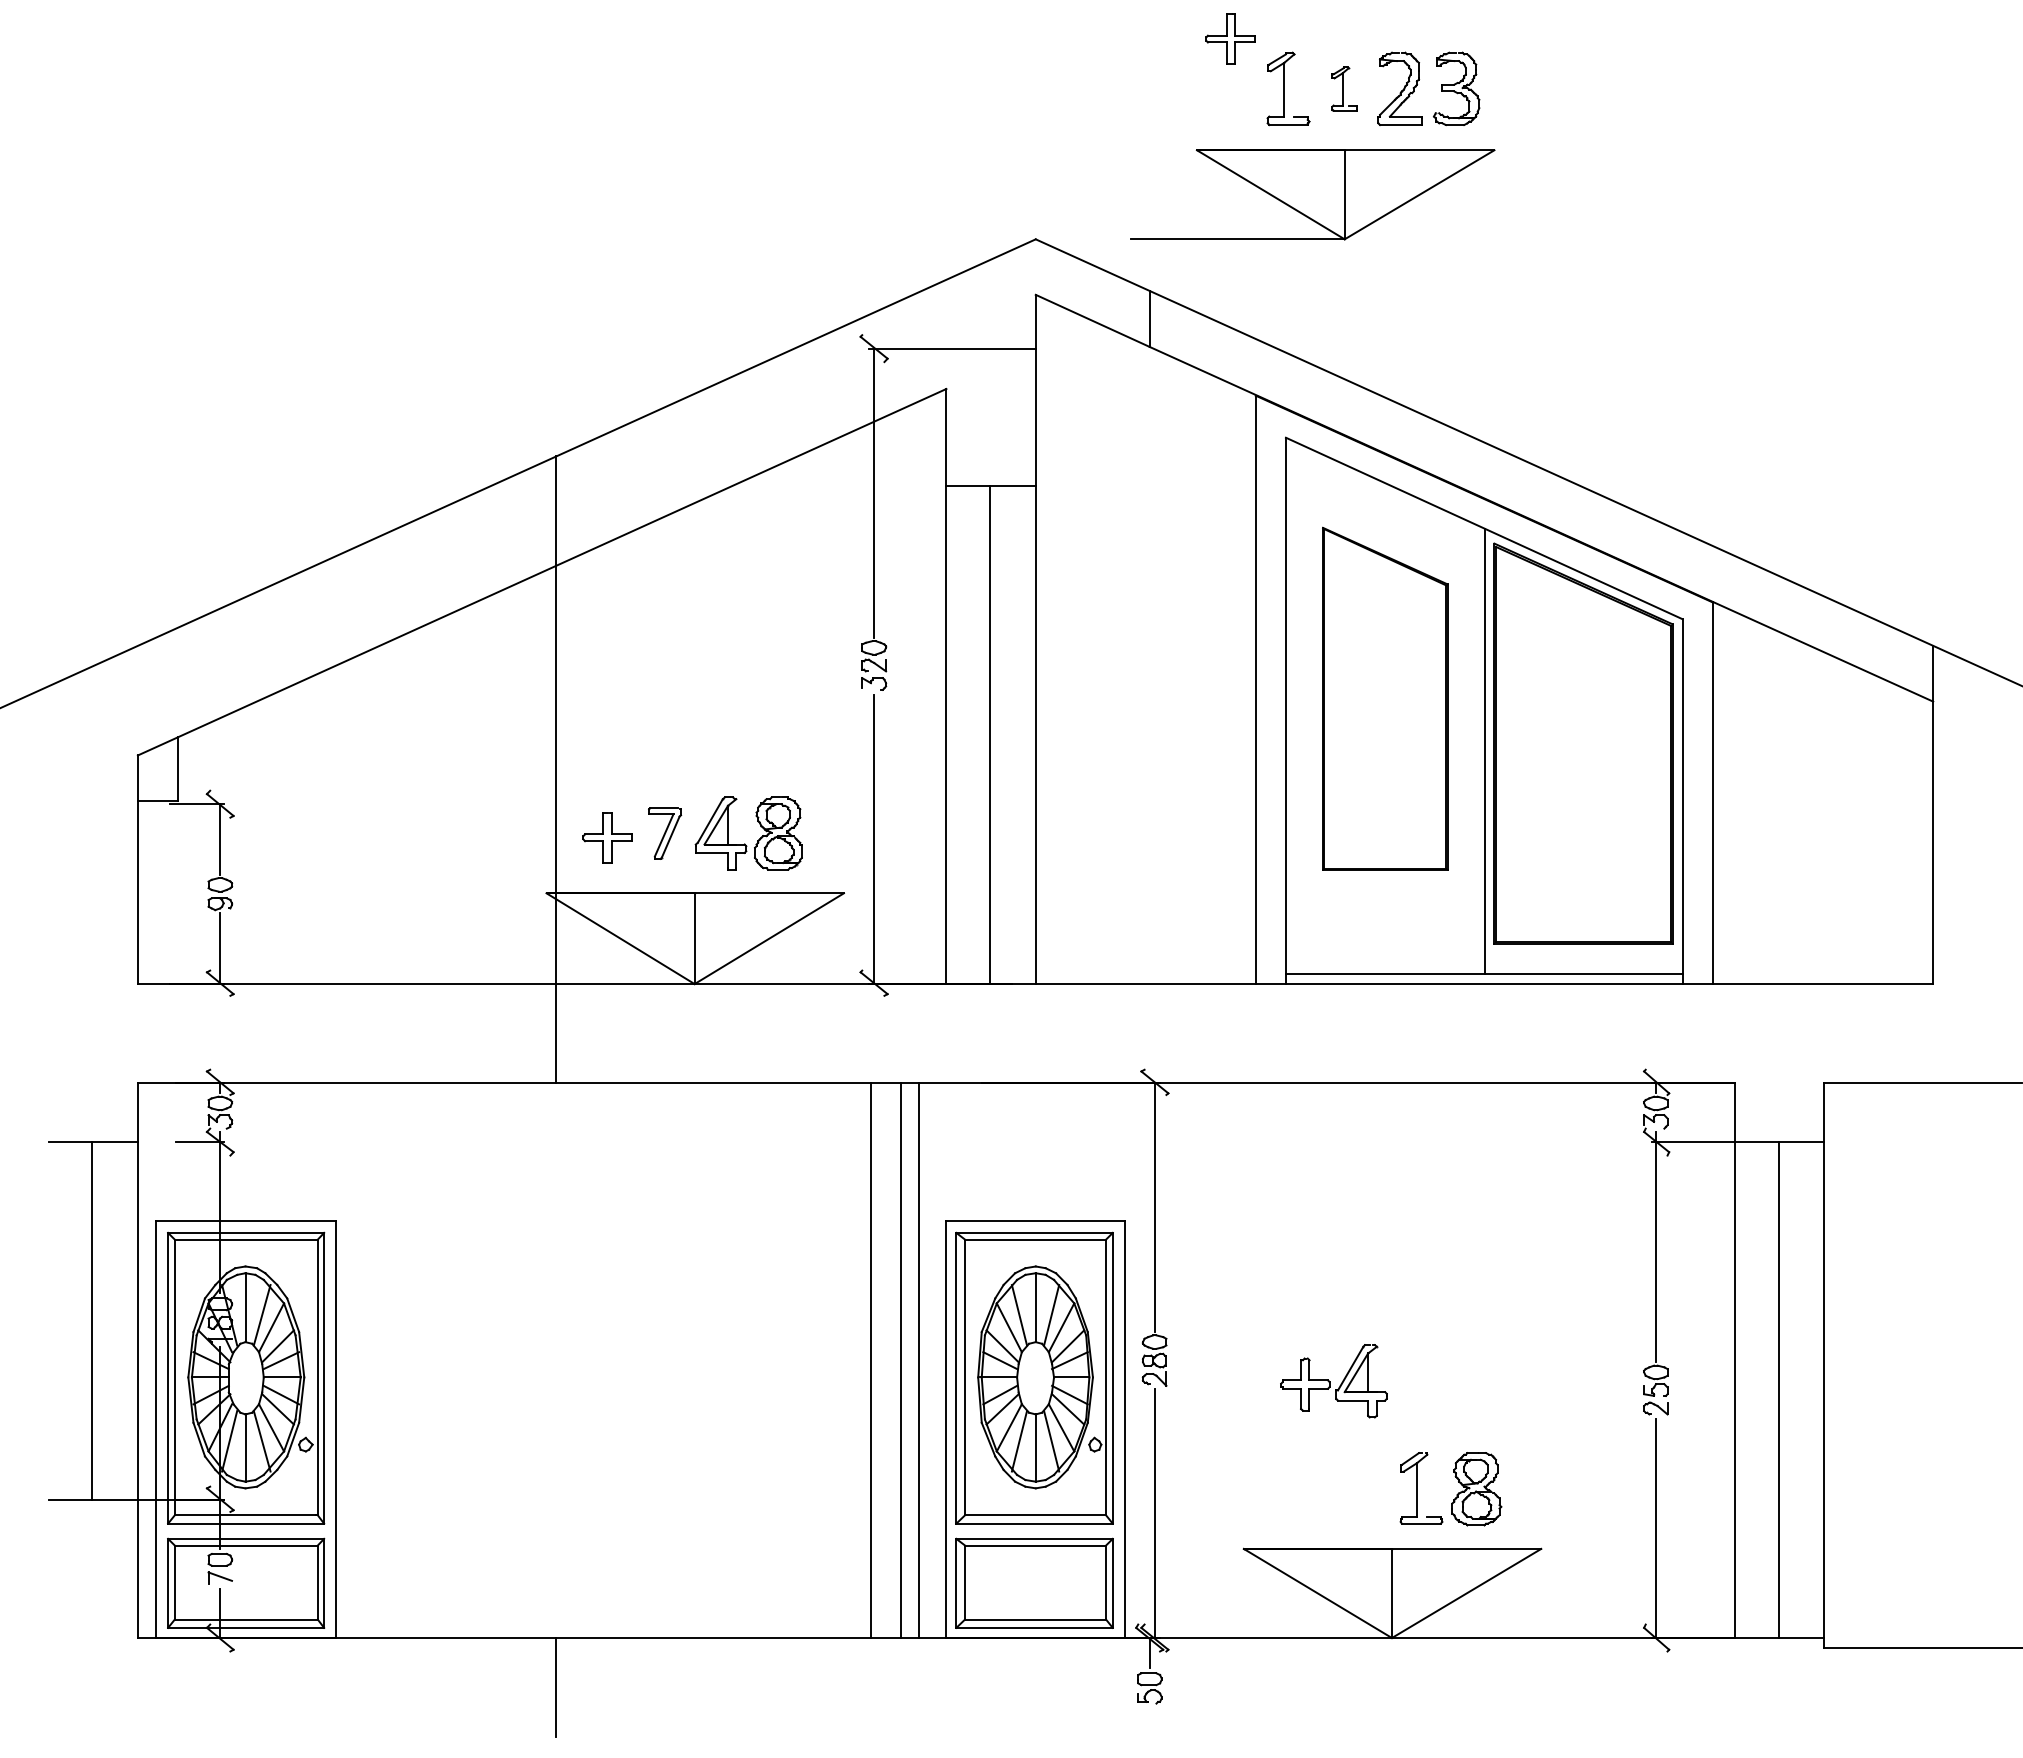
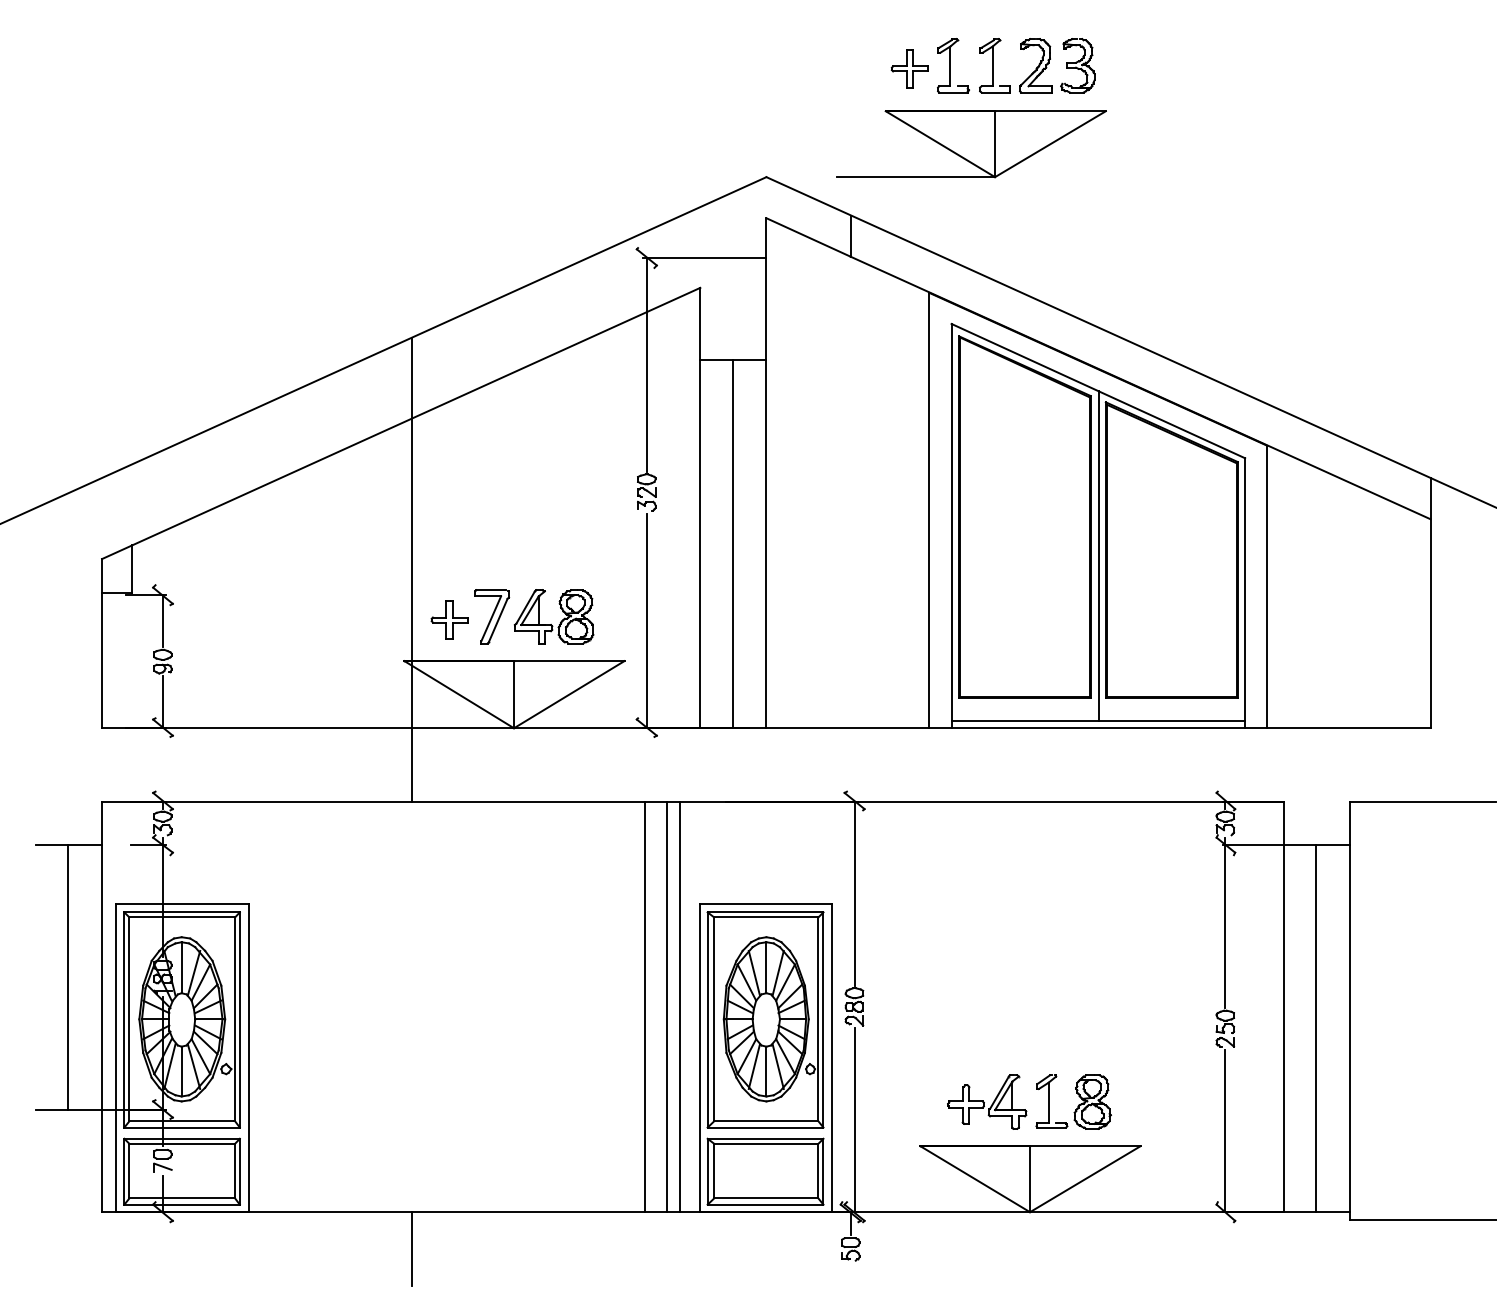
part: (1230, 38) -> (909, 68), moved
part: (1344, 88) -> (994, 65), size x1.67
part: (1385, 698) -> (1025, 516), size x1.43
part: (664, 833) -> (491, 616), size x1.43
part: (1333, 1381) -> (986, 1102), moved

